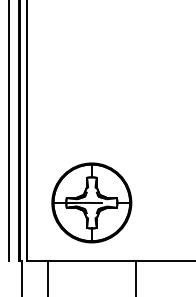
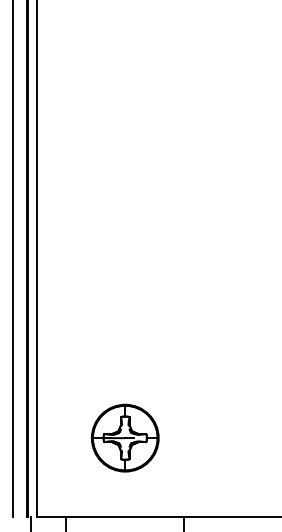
part: (92, 202) -> (125, 437), size x0.62

